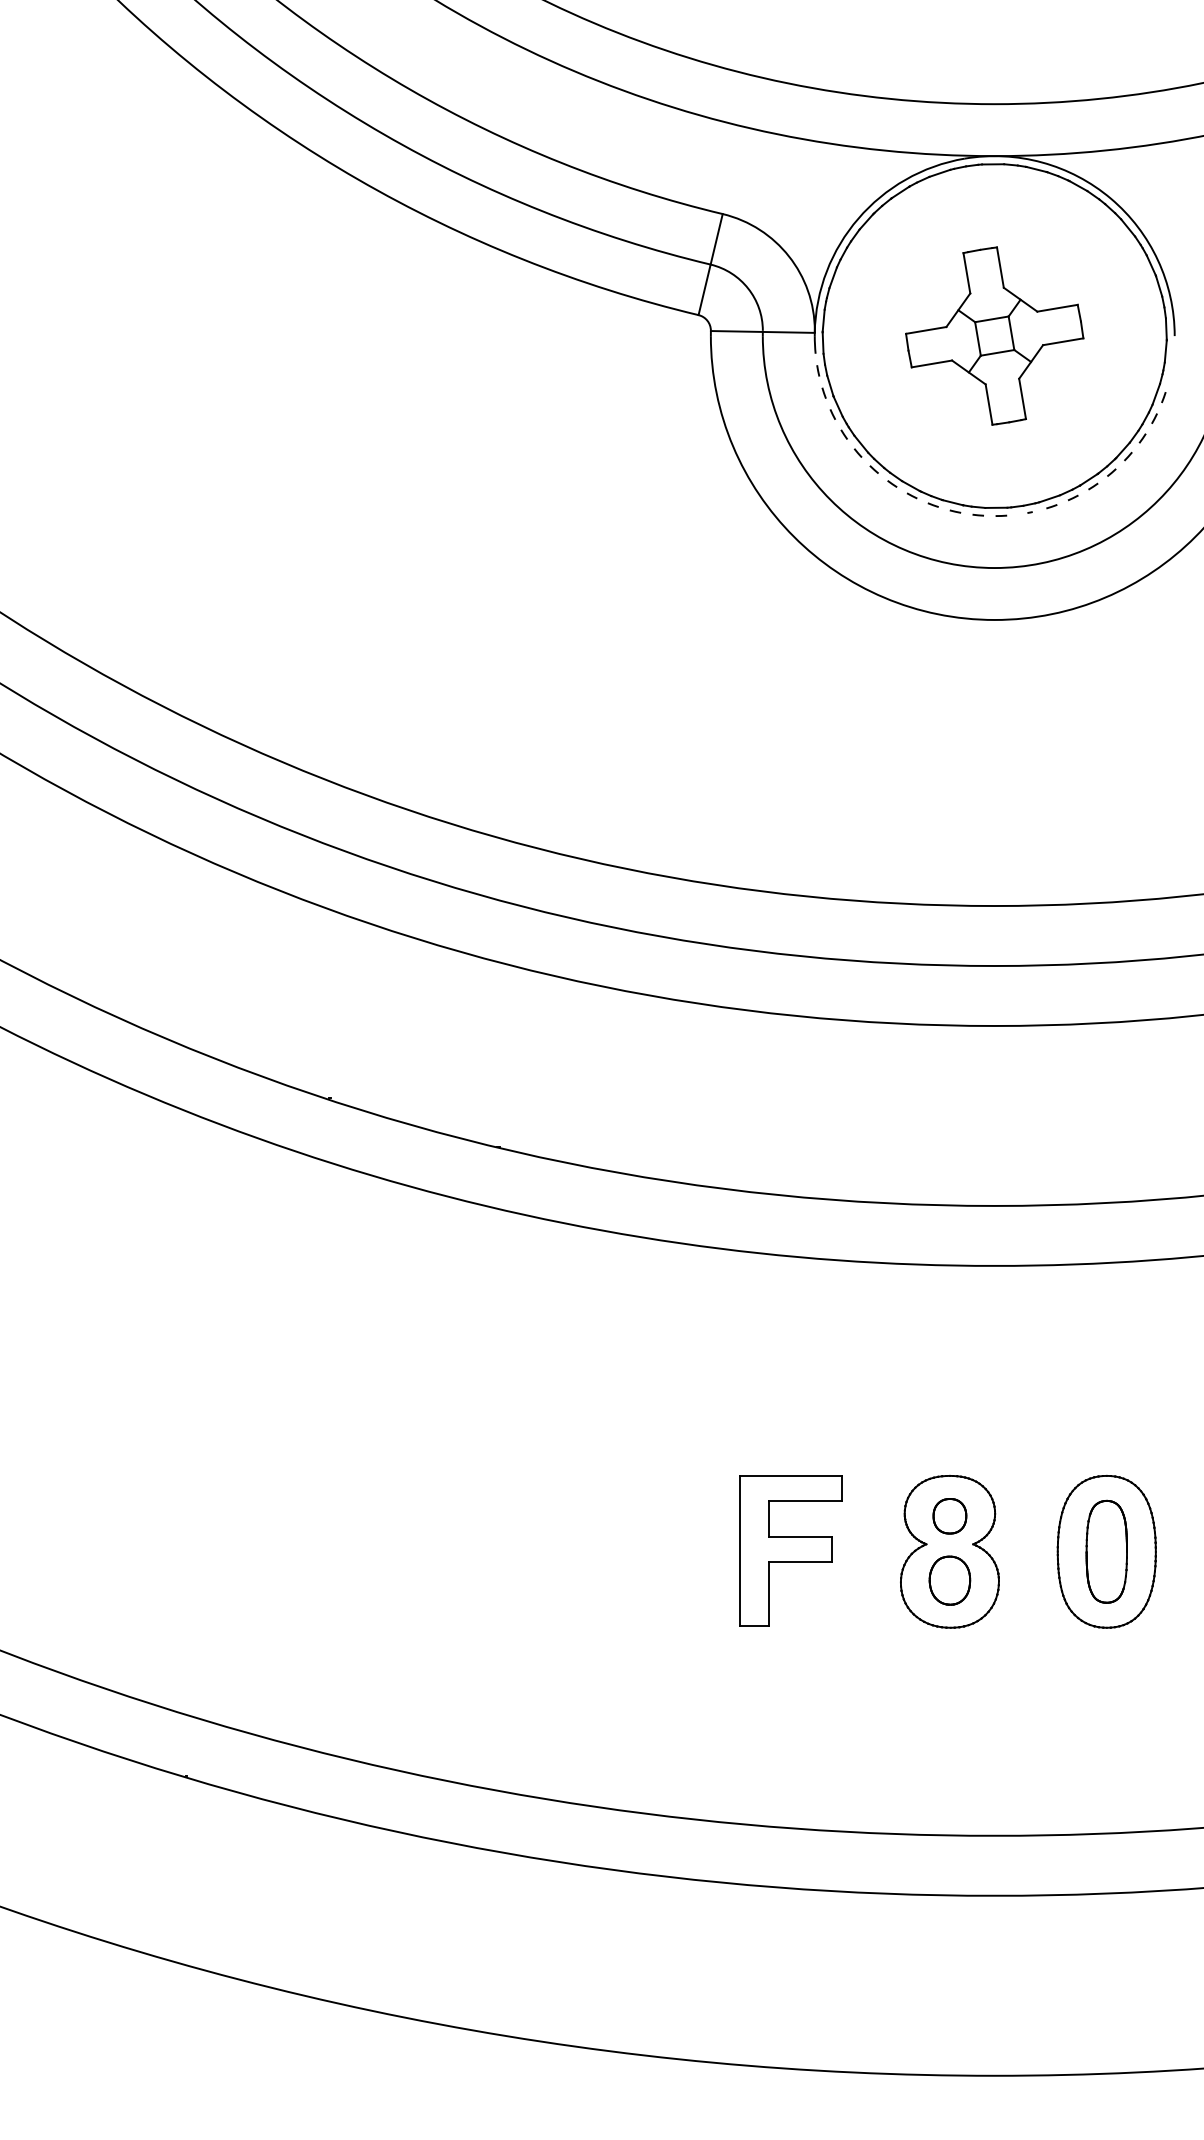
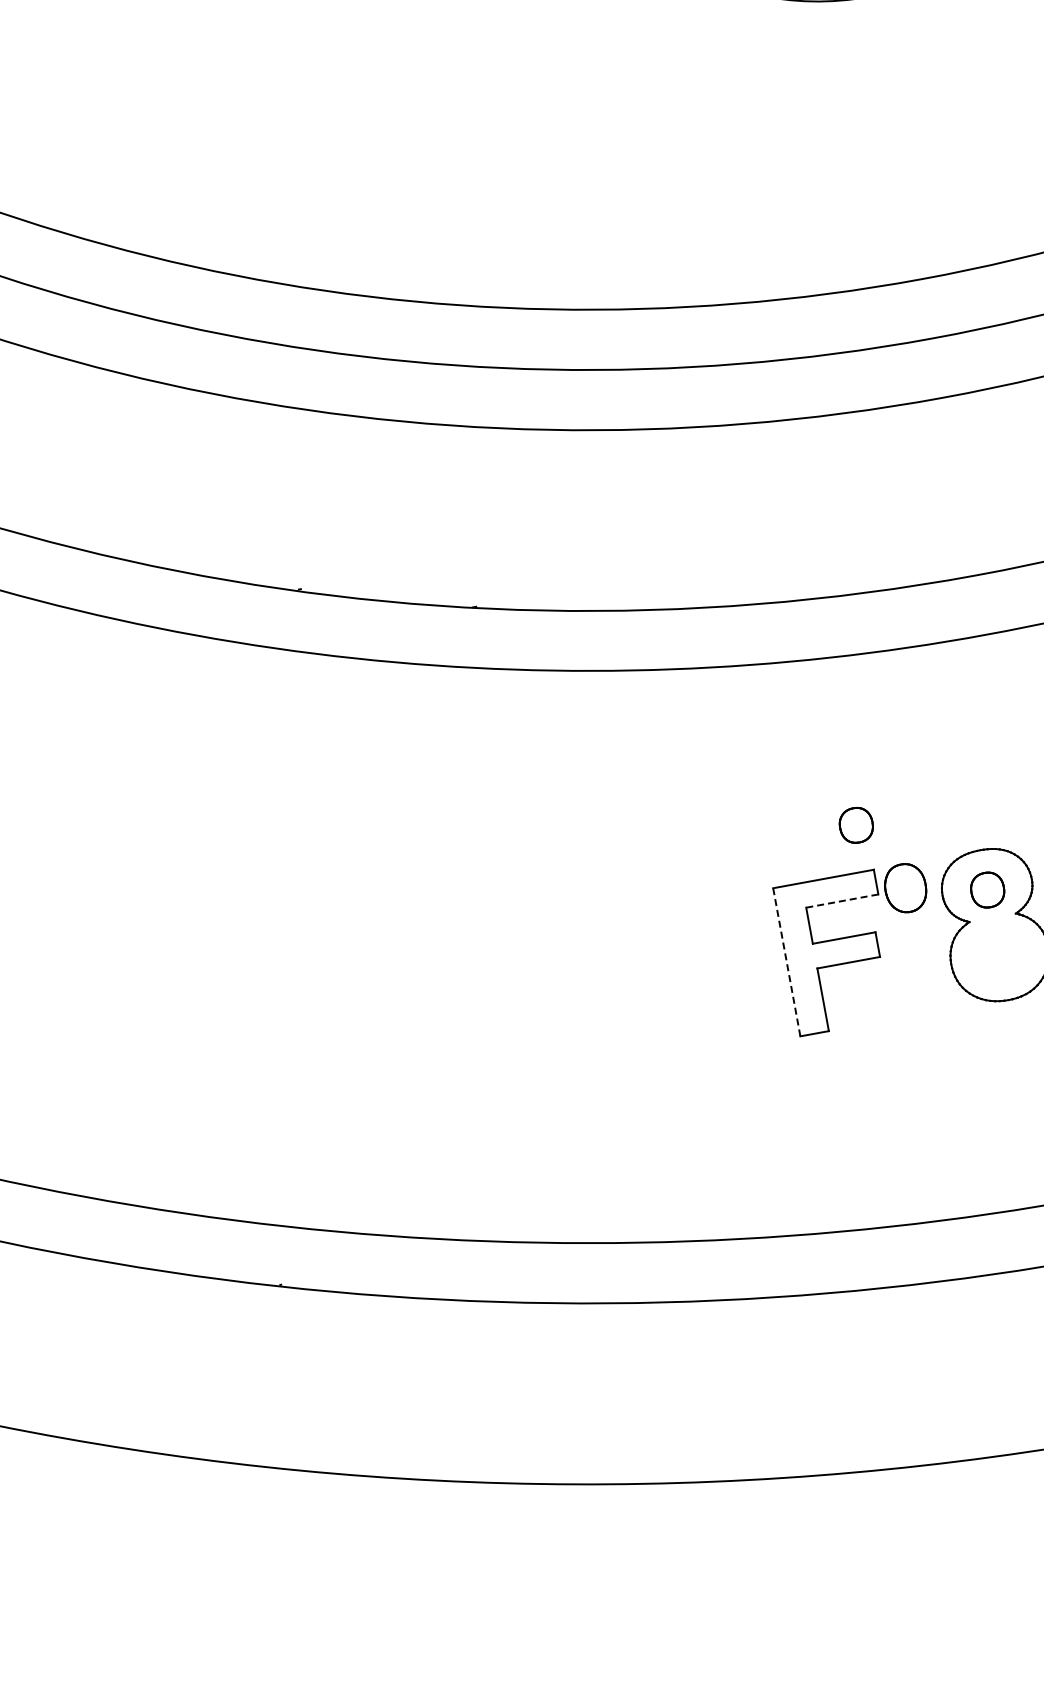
part: (832, 1429) -> (855, 825), added
line: (805, 1500) -> (842, 900), solid -> dashed
line: (740, 1550) -> (787, 961), solid -> dashed
part: (949, 1580) -> (905, 888), moved

